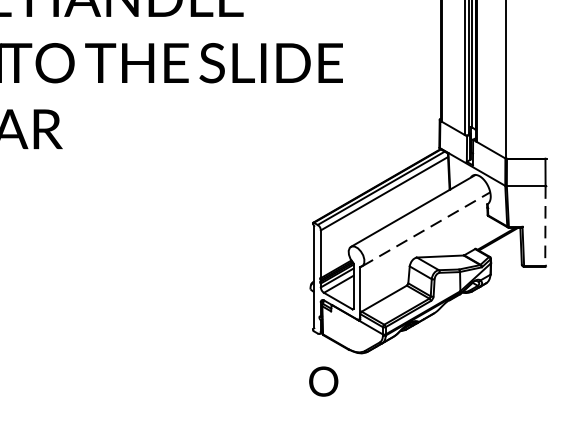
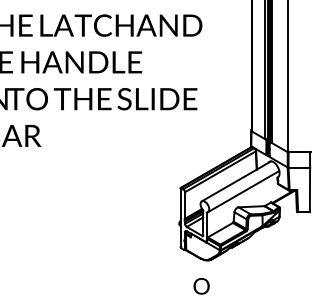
line: (544, 227) -> (309, 190), dashed -> solid
line: (427, 229) -> (244, 191), dashed -> solid
text: (323, 381) -> (201, 286), moved

